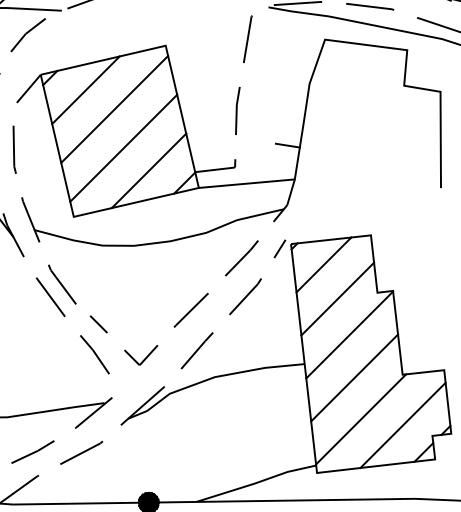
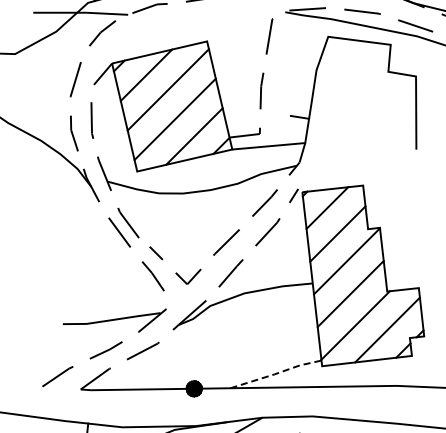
line: (255, 483) -> (275, 374), solid -> dashed

